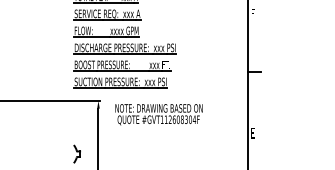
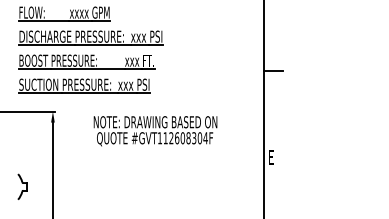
text: (158, 114) -> (154, 130), moved

